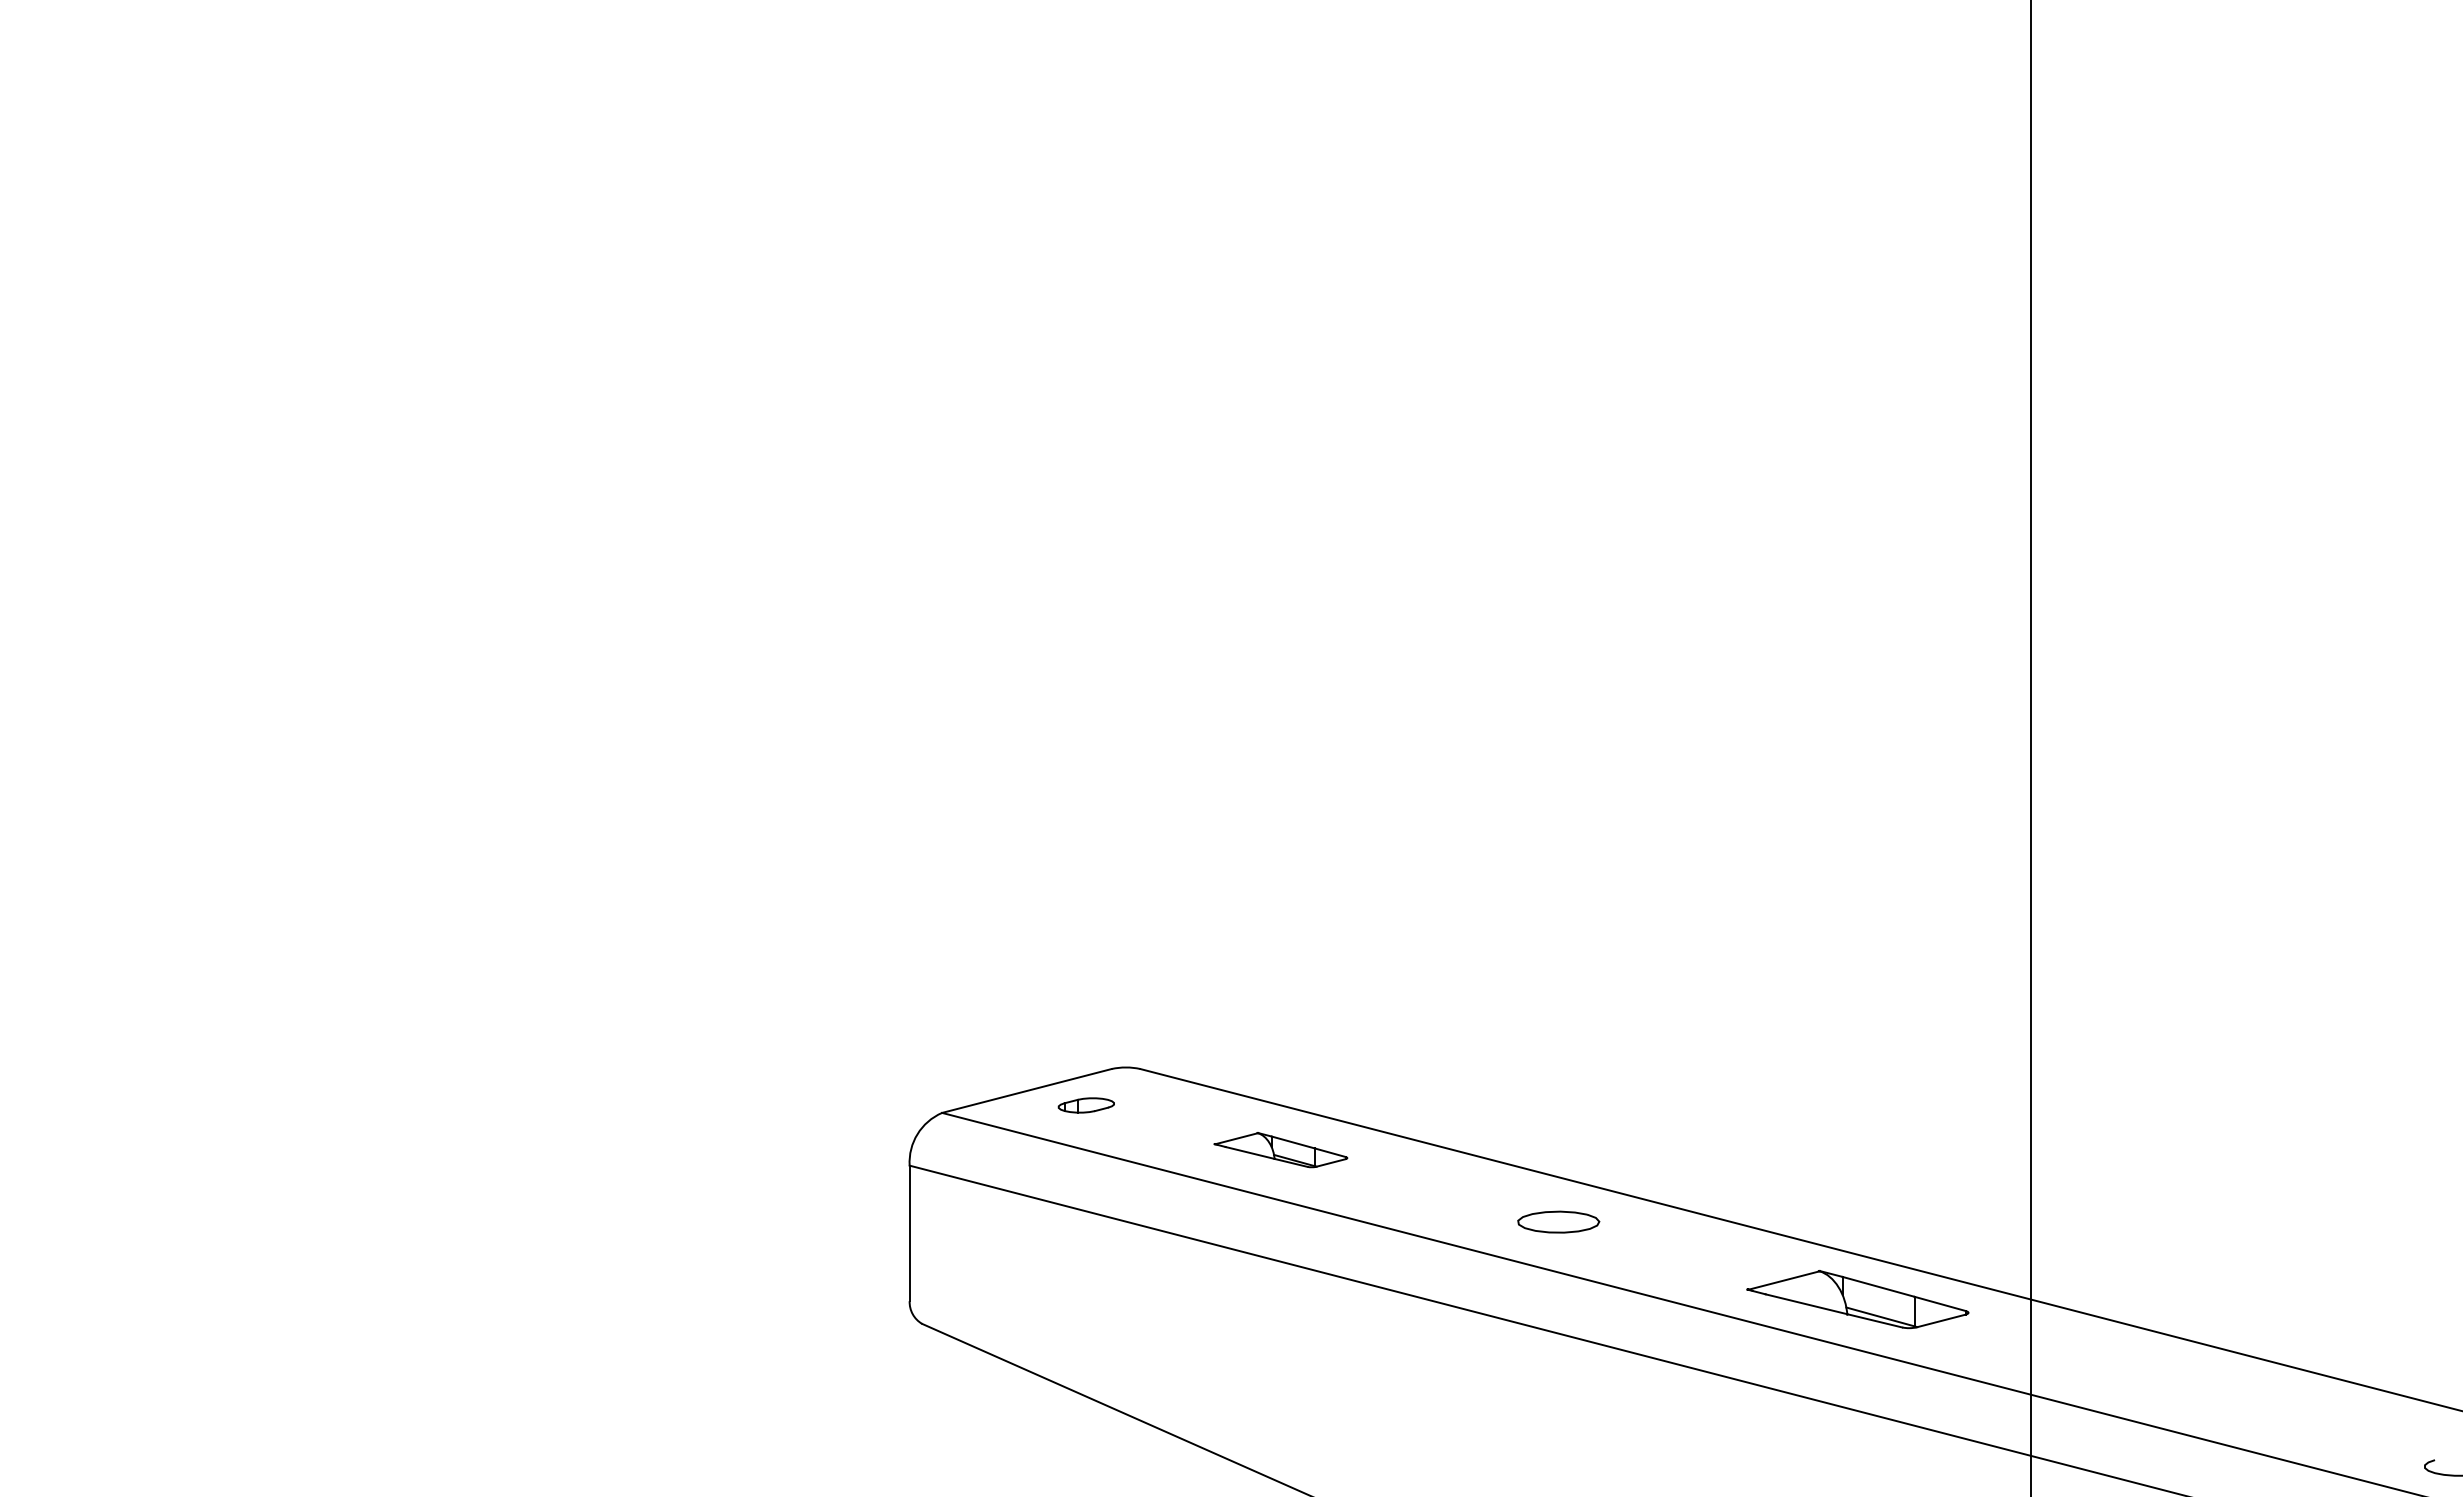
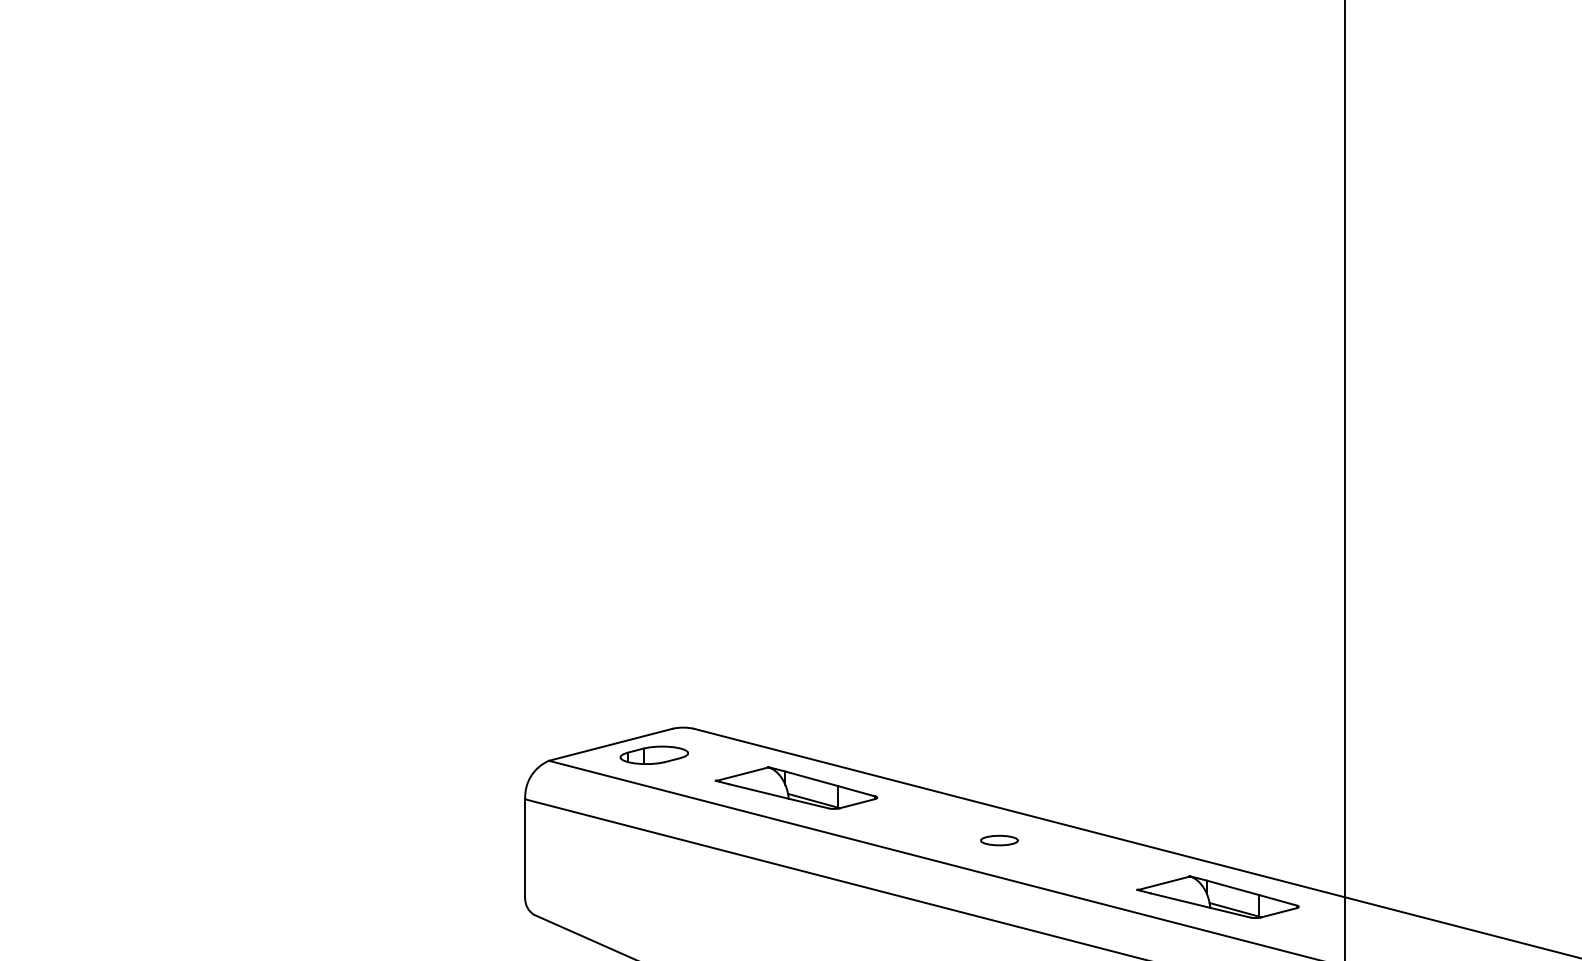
part: (1086, 1105) -> (654, 755), size x1.67
part: (1280, 1149) -> (796, 787), size x1.67
part: (1558, 1221) -> (999, 840), size x0.62

